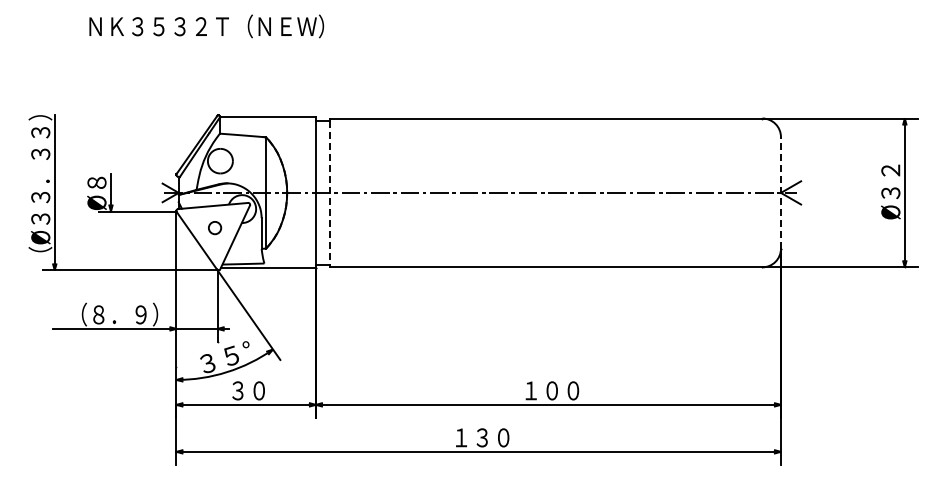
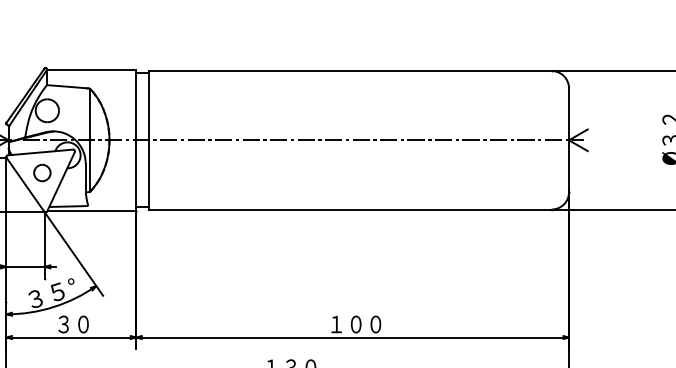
line: (780, 192) -> (568, 139), dashed -> solid
line: (329, 193) -> (148, 140), dashed -> solid
circle: (214, 227) -> (41, 172), size x1.43

